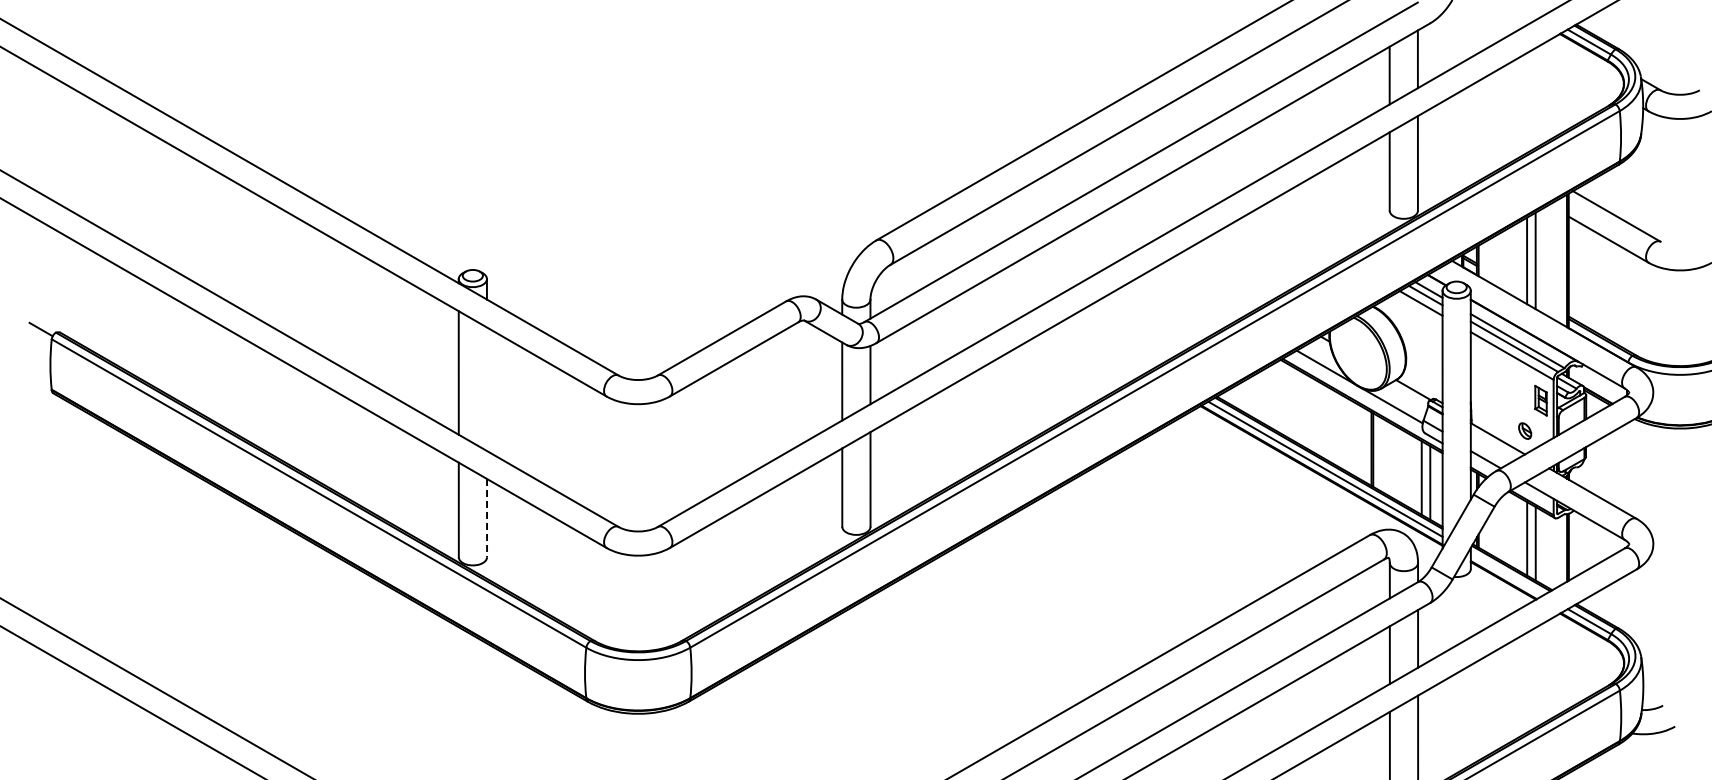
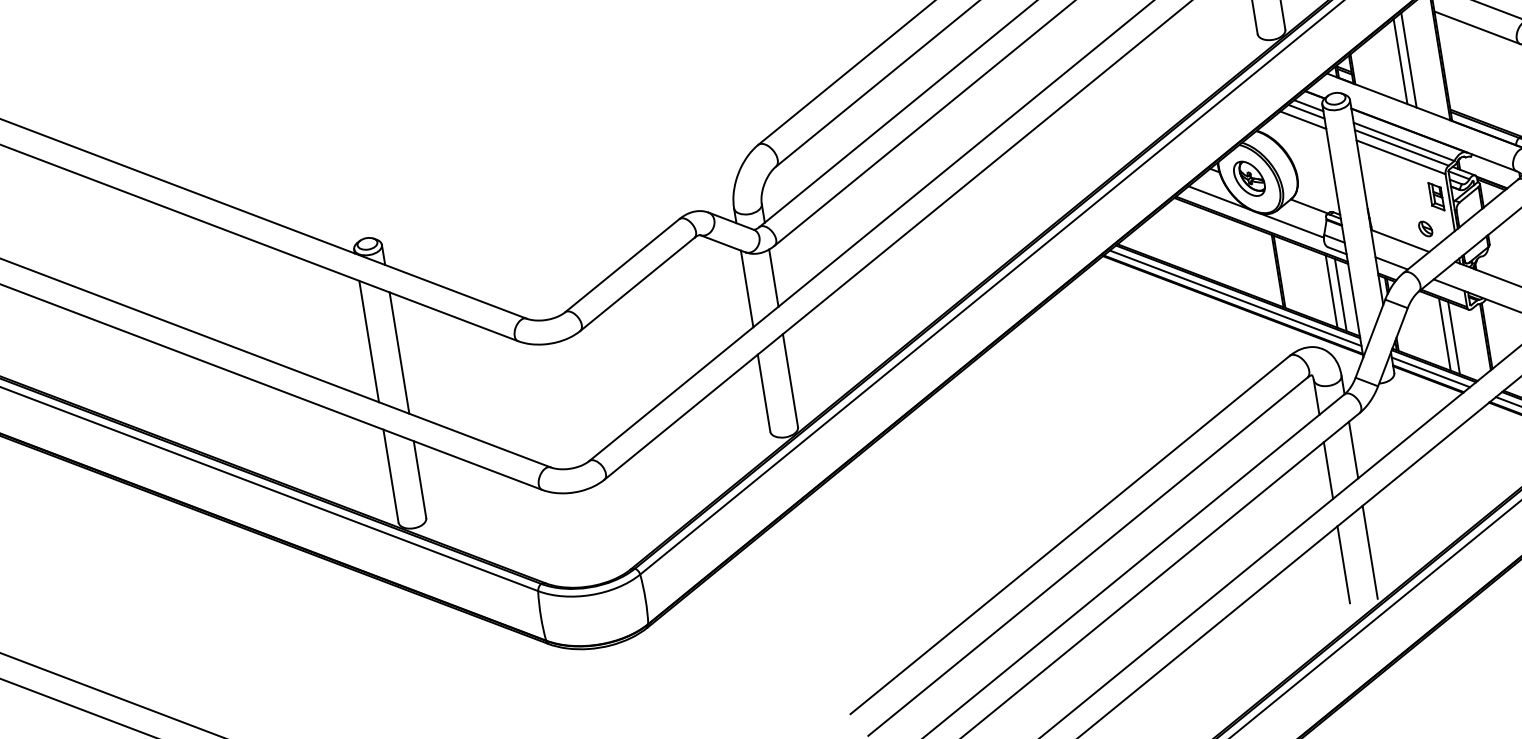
part: (1358, 352) -> (1249, 178), added
line: (486, 389) -> (399, 353), added
line: (487, 518) -> (420, 479), dashed -> solid
line: (1506, 574) -> (1430, 372), added

